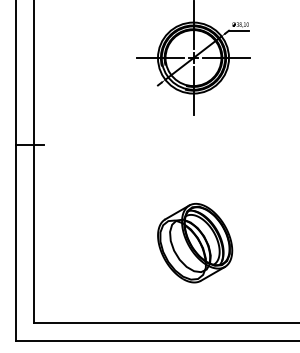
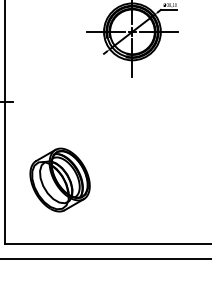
part: (195, 243) -> (60, 180), moved

